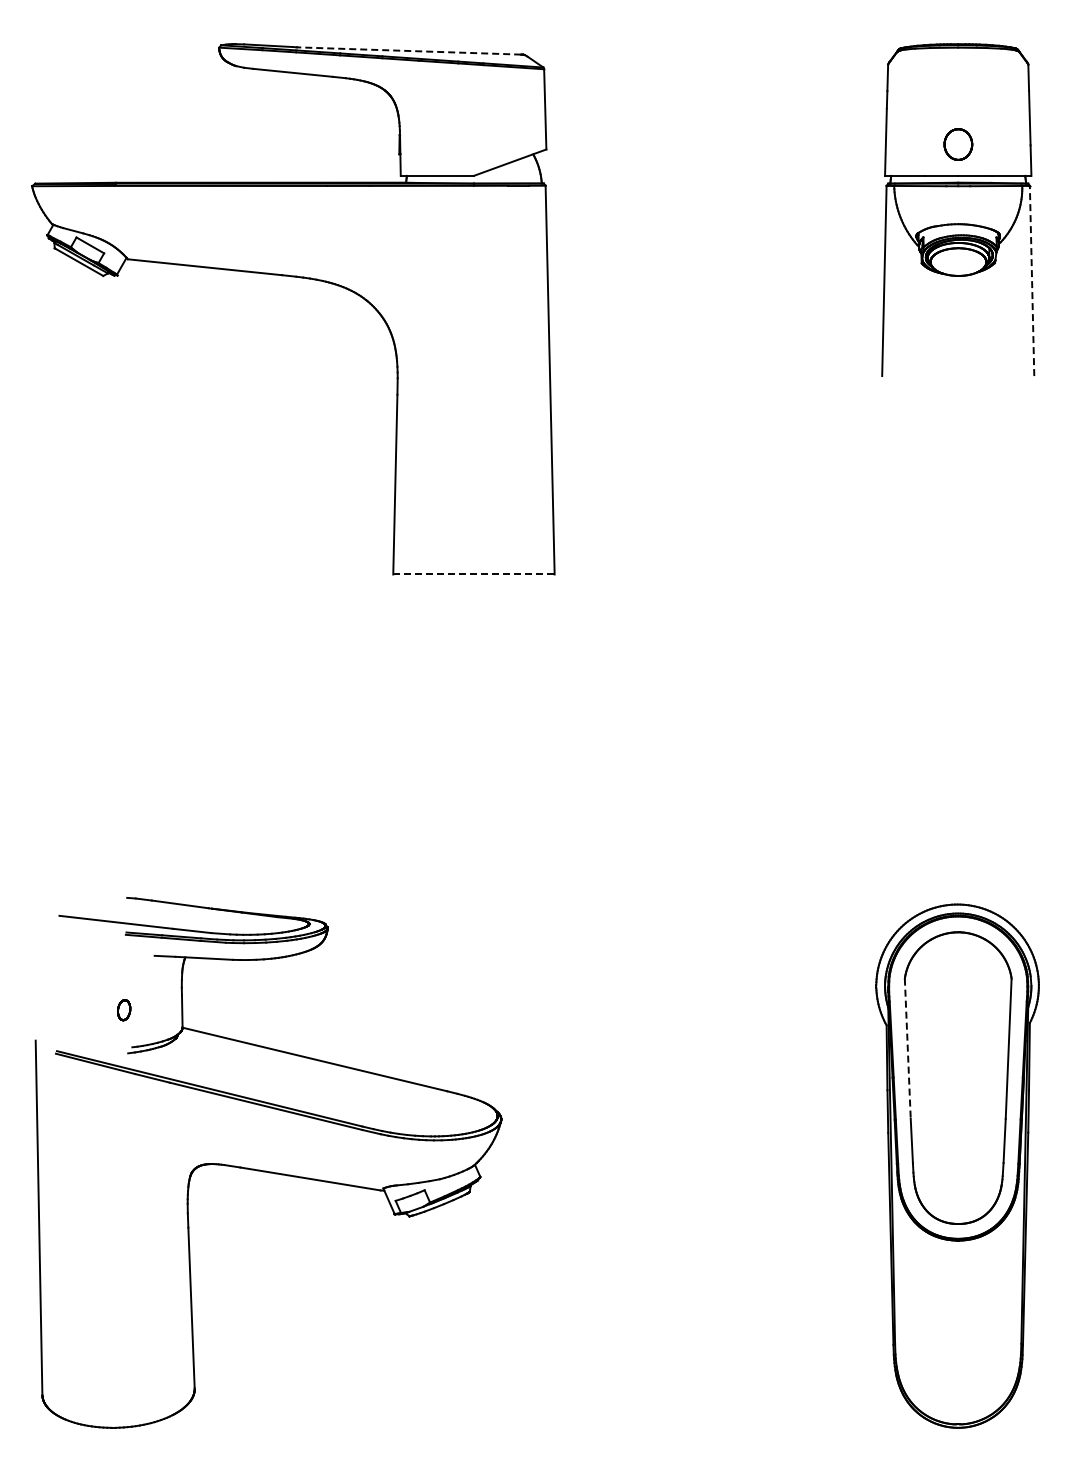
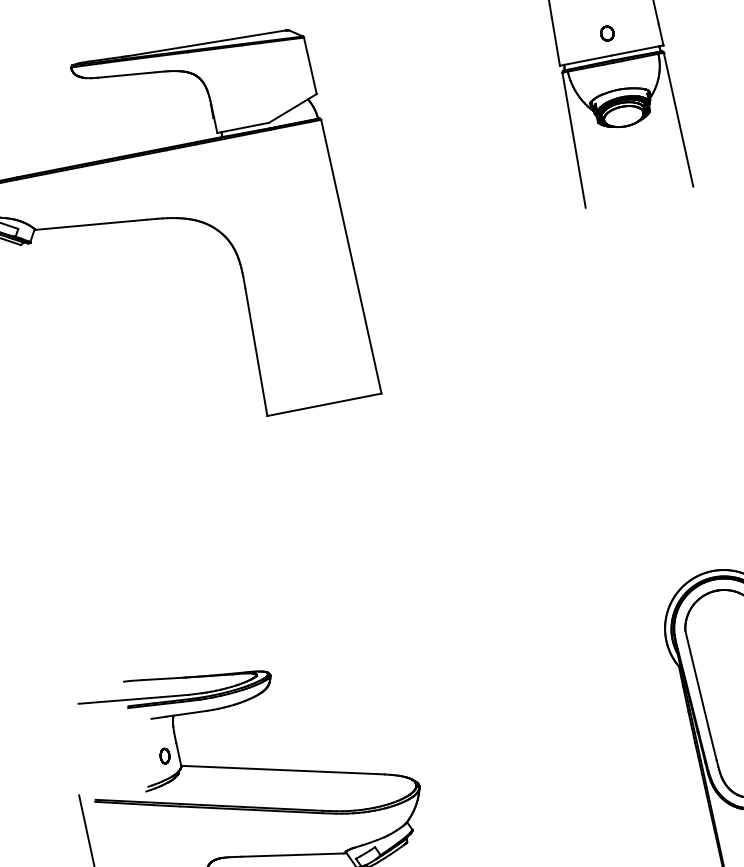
line: (408, 50) -> (205, 43), dashed -> solid
part: (957, 144) -> (606, 33), size x0.62
line: (1032, 280) -> (678, 119), dashed -> solid
line: (473, 574) -> (324, 404), dashed -> solid
part: (124, 1010) -> (165, 756), moved
line: (907, 1049) -> (697, 680), dashed -> solid

